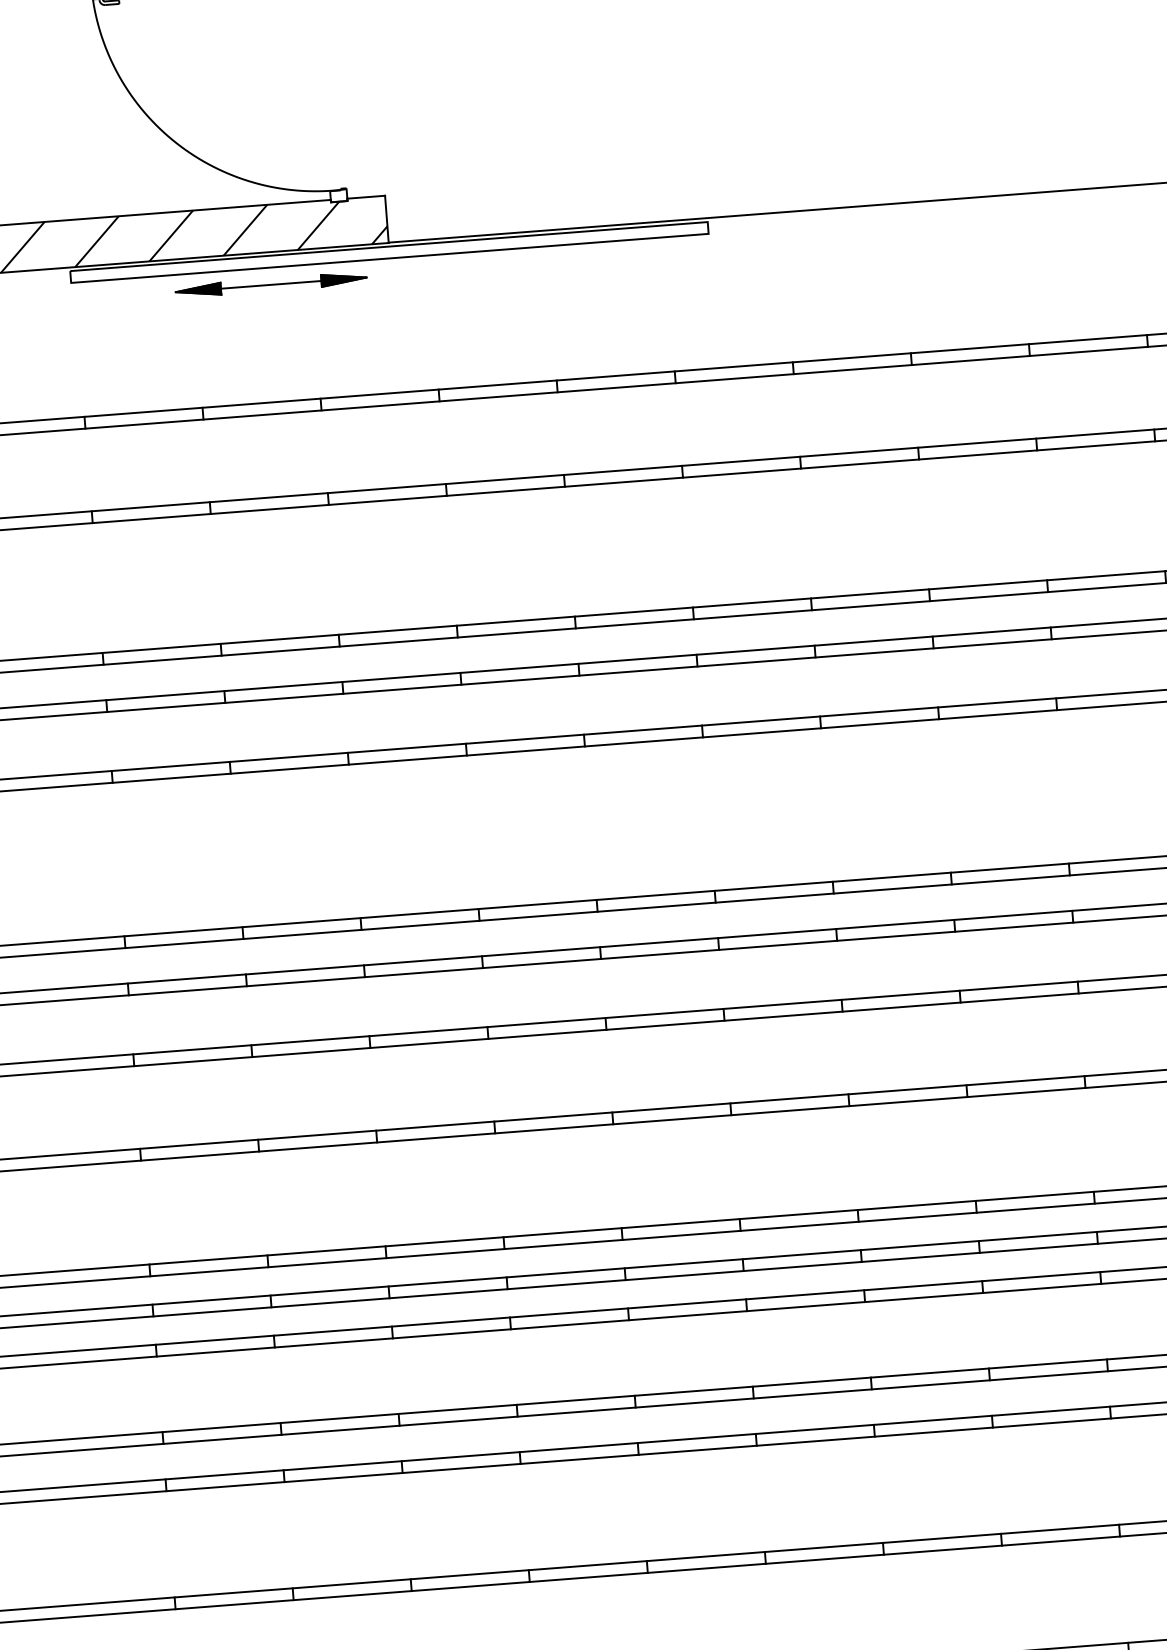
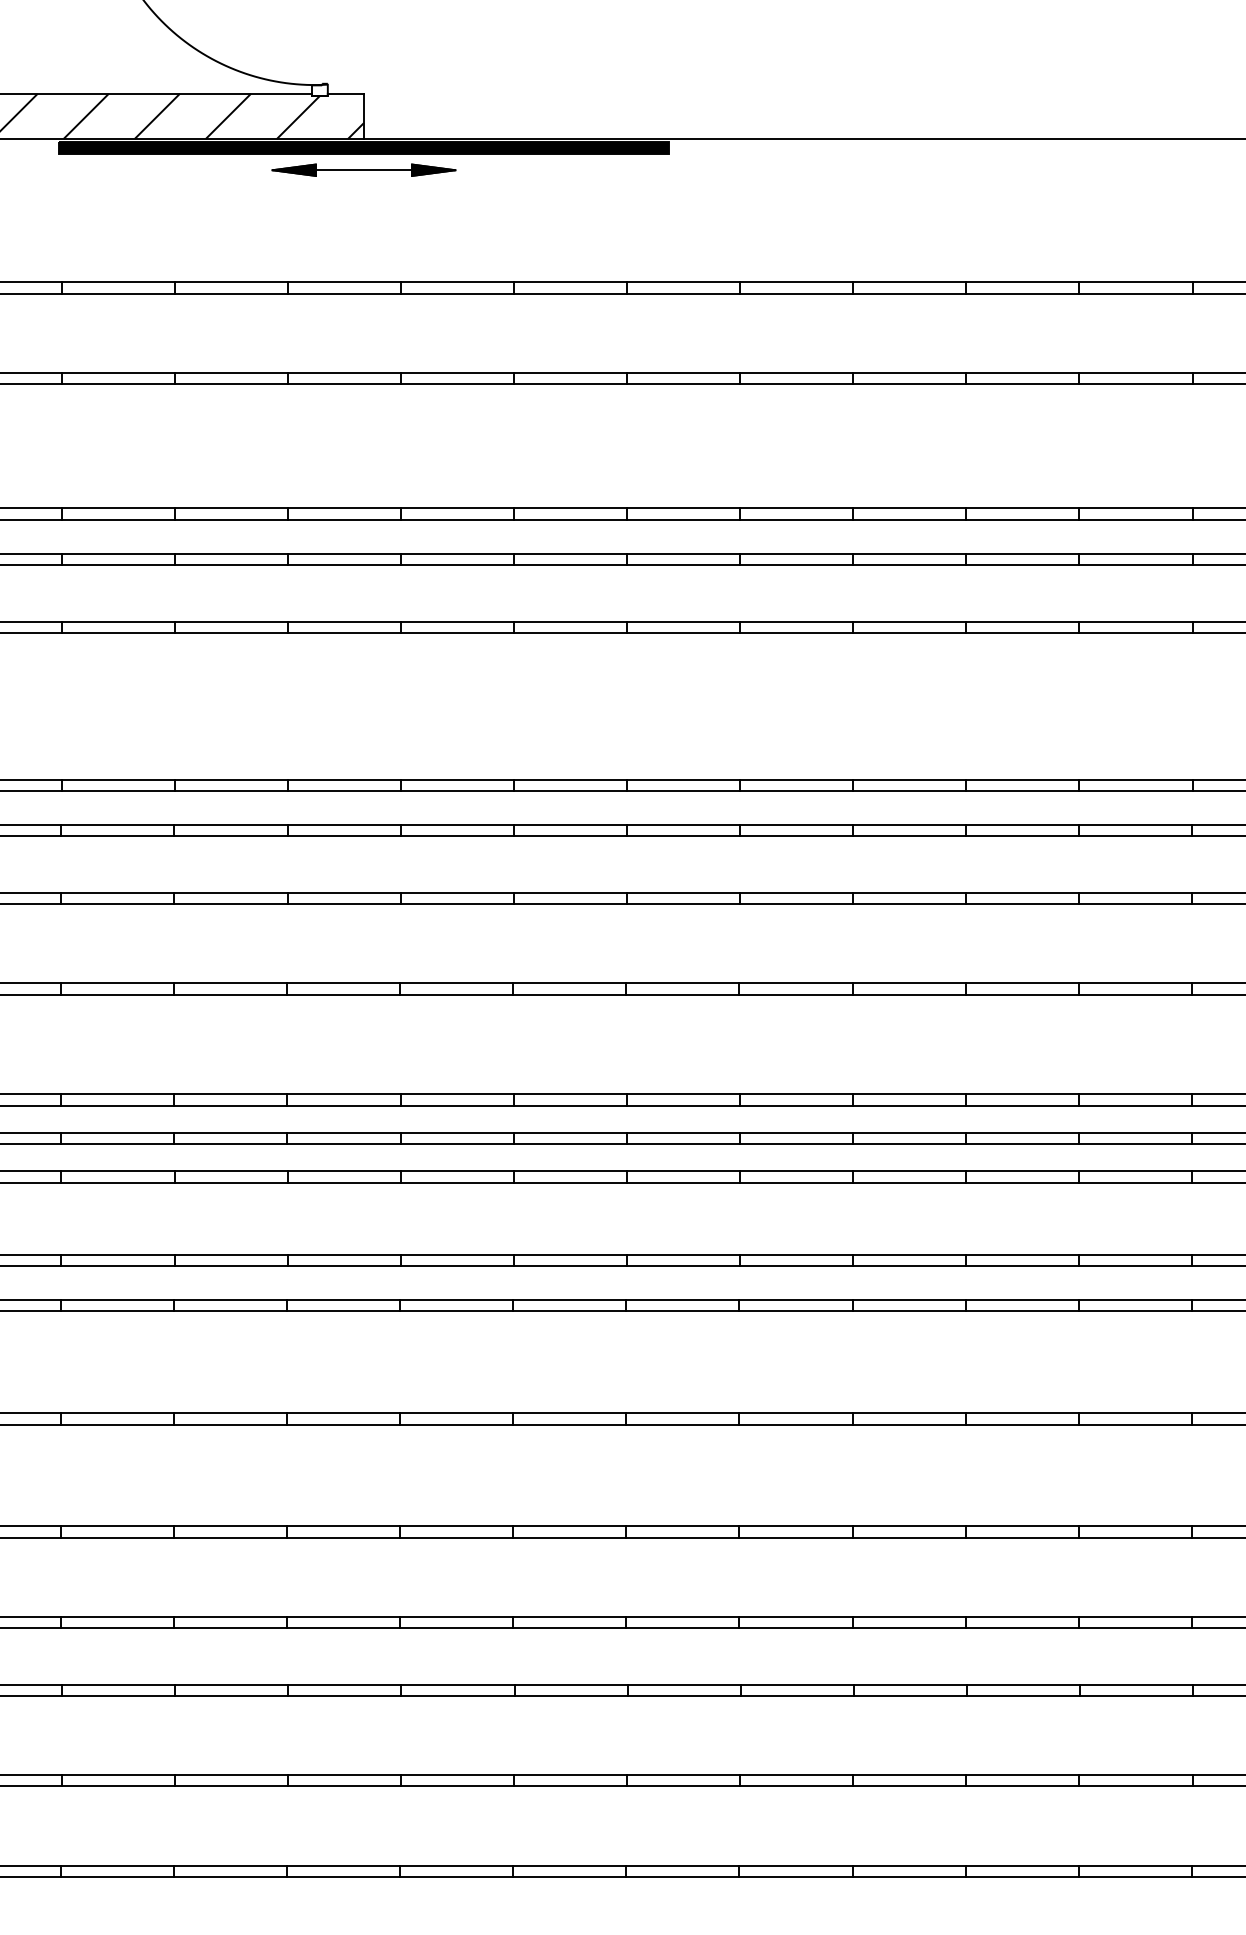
fill: (388, 251) -> (363, 147), added
part: (270, 284) -> (363, 169), moved

